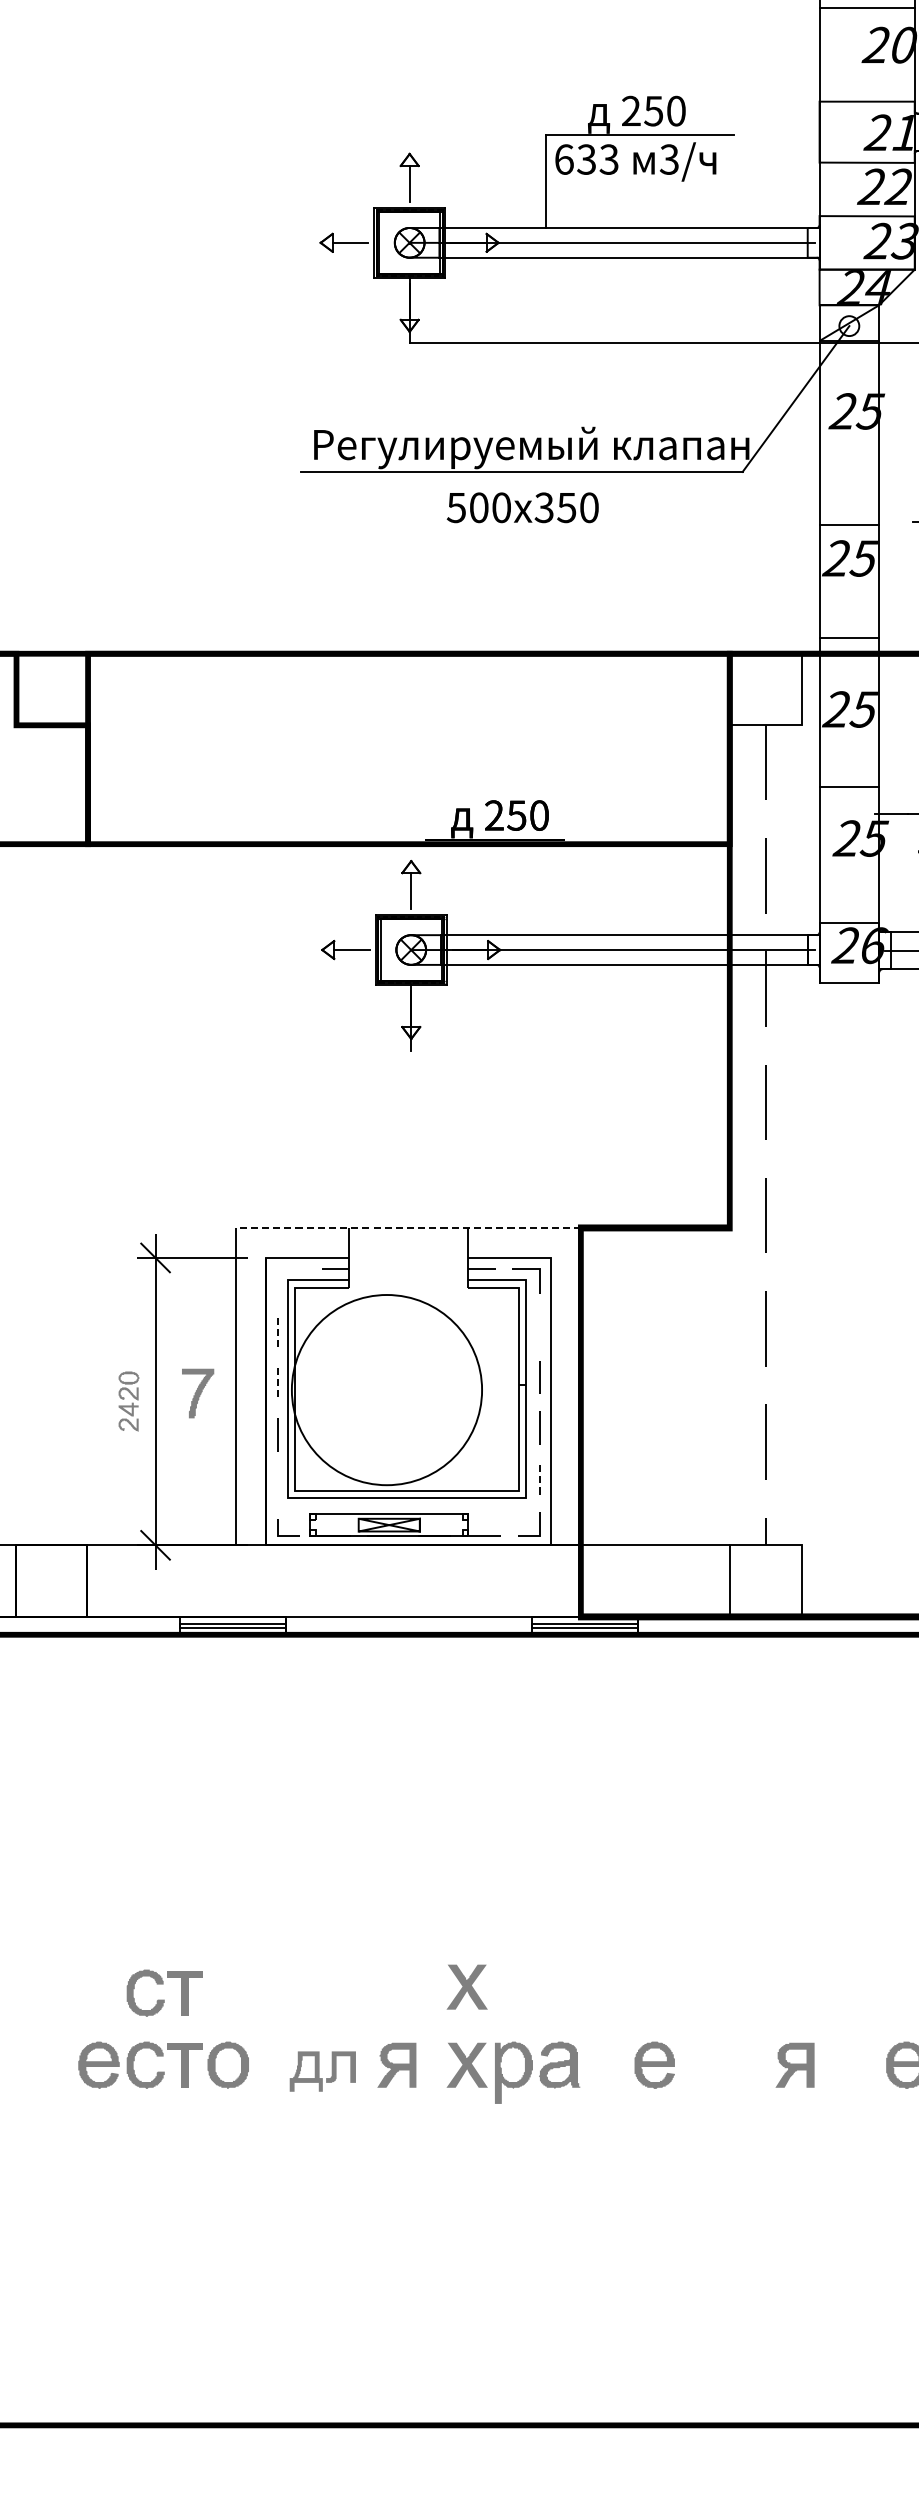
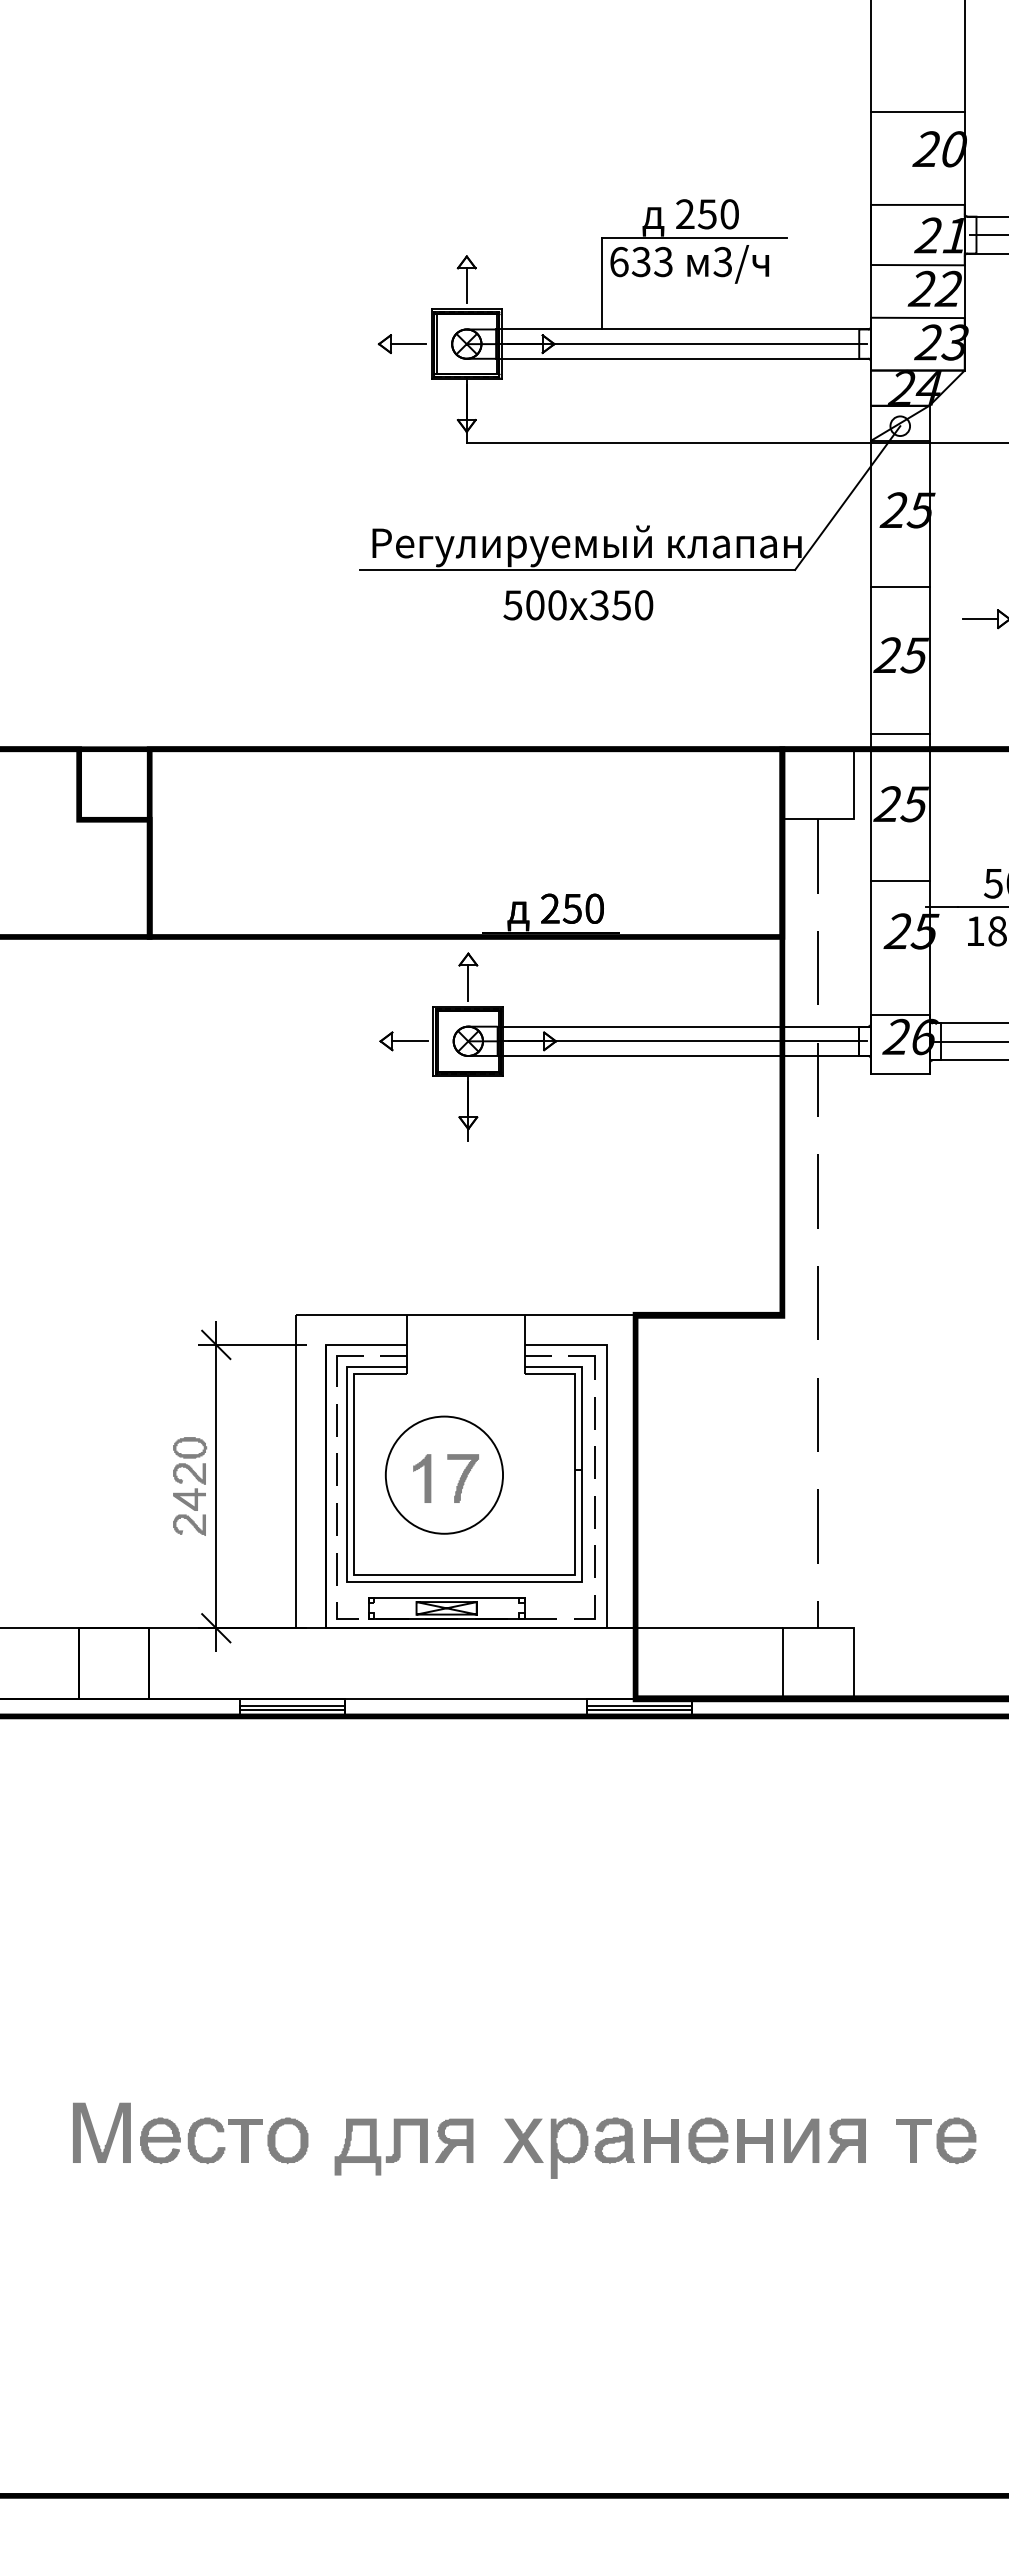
line: (848, 525) -> (899, 587), moved
line: (408, 1228) -> (465, 1315), dashed -> solid
line: (278, 1283) -> (337, 1370), added
line: (539, 1327) -> (594, 1413), added
line: (277, 1335) -> (336, 1421), dashed -> solid
line: (277, 1385) -> (336, 1470), dashed -> solid
circle: (387, 1389) -> (444, 1474), size x0.62
part: (197, 1393) -> (462, 1478), moved
fill: (364, 1393) -> (422, 1478), added
part: (128, 1401) -> (189, 1486), size x1.67
line: (540, 1477) -> (595, 1561), dashed -> solid
line: (277, 1485) -> (336, 1569), added
part: (467, 1986) -> (523, 2063), removed
part: (164, 2000) -> (225, 2076), removed
fill: (39, 2056) -> (101, 2132), added
fill: (607, 2064) -> (661, 2140), added
fill: (701, 2064) -> (754, 2140), added
fill: (749, 2064) -> (801, 2140), added
fill: (862, 2064) -> (913, 2140), added
part: (322, 2071) -> (380, 2146), size x1.43

